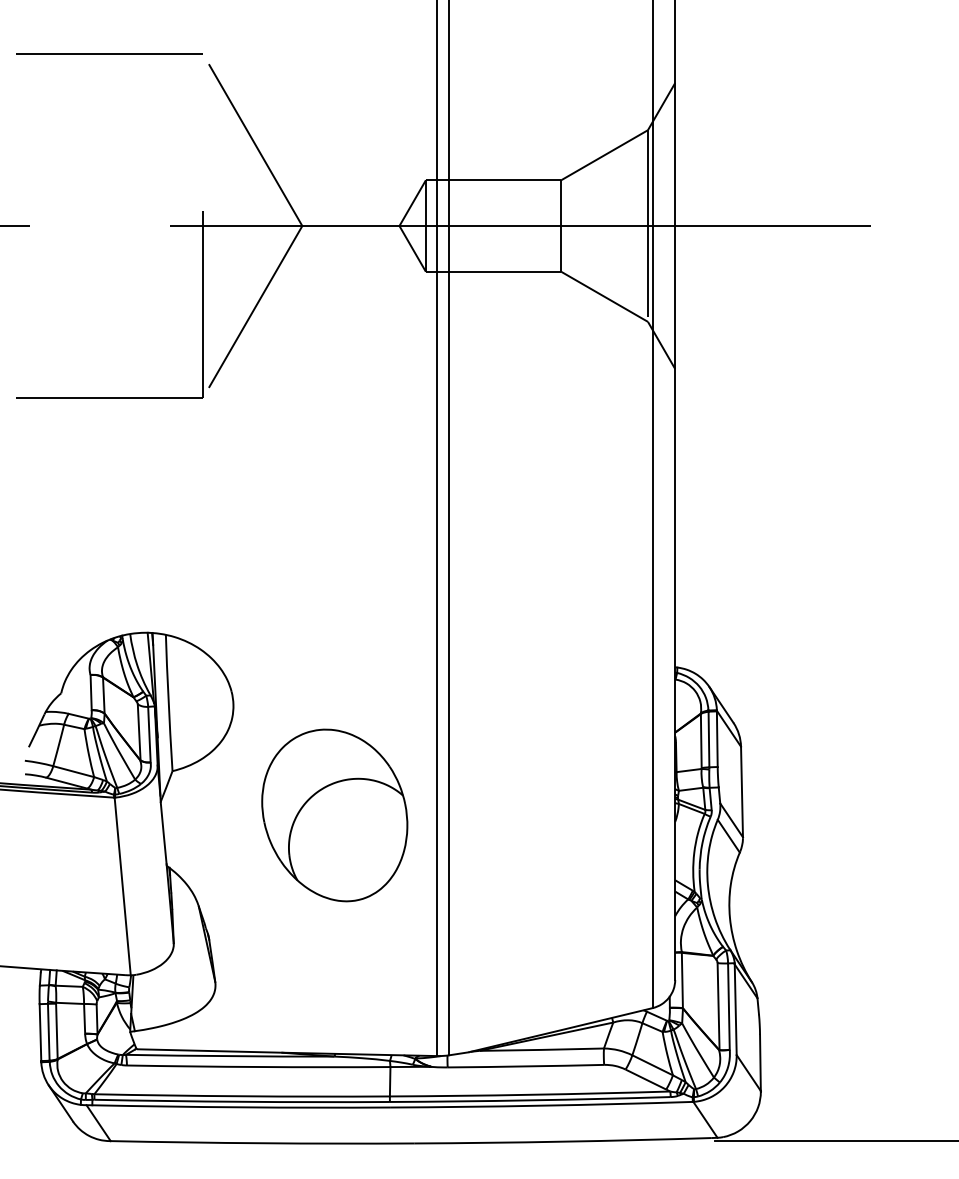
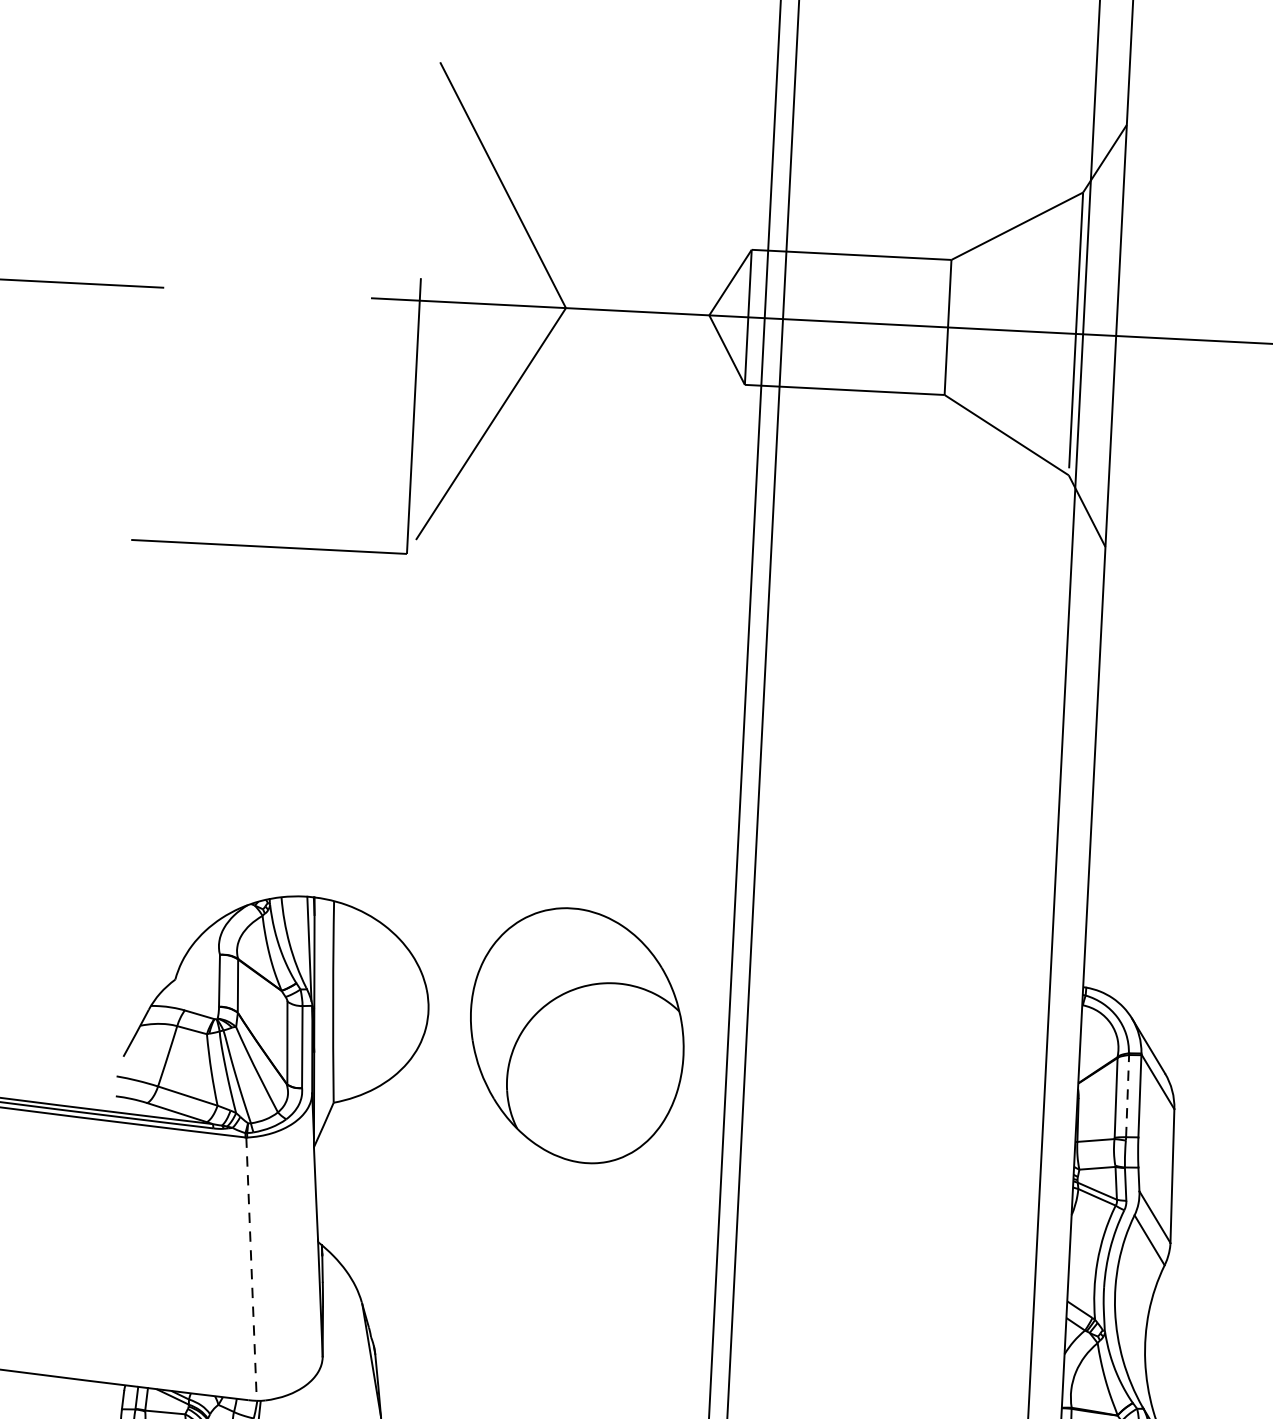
line: (109, 53) -> (294, 39), removed
line: (708, 739) -> (1126, 1096), solid -> dashed
part: (334, 815) -> (576, 1035), moved
line: (122, 886) -> (251, 1269), solid -> dashed

